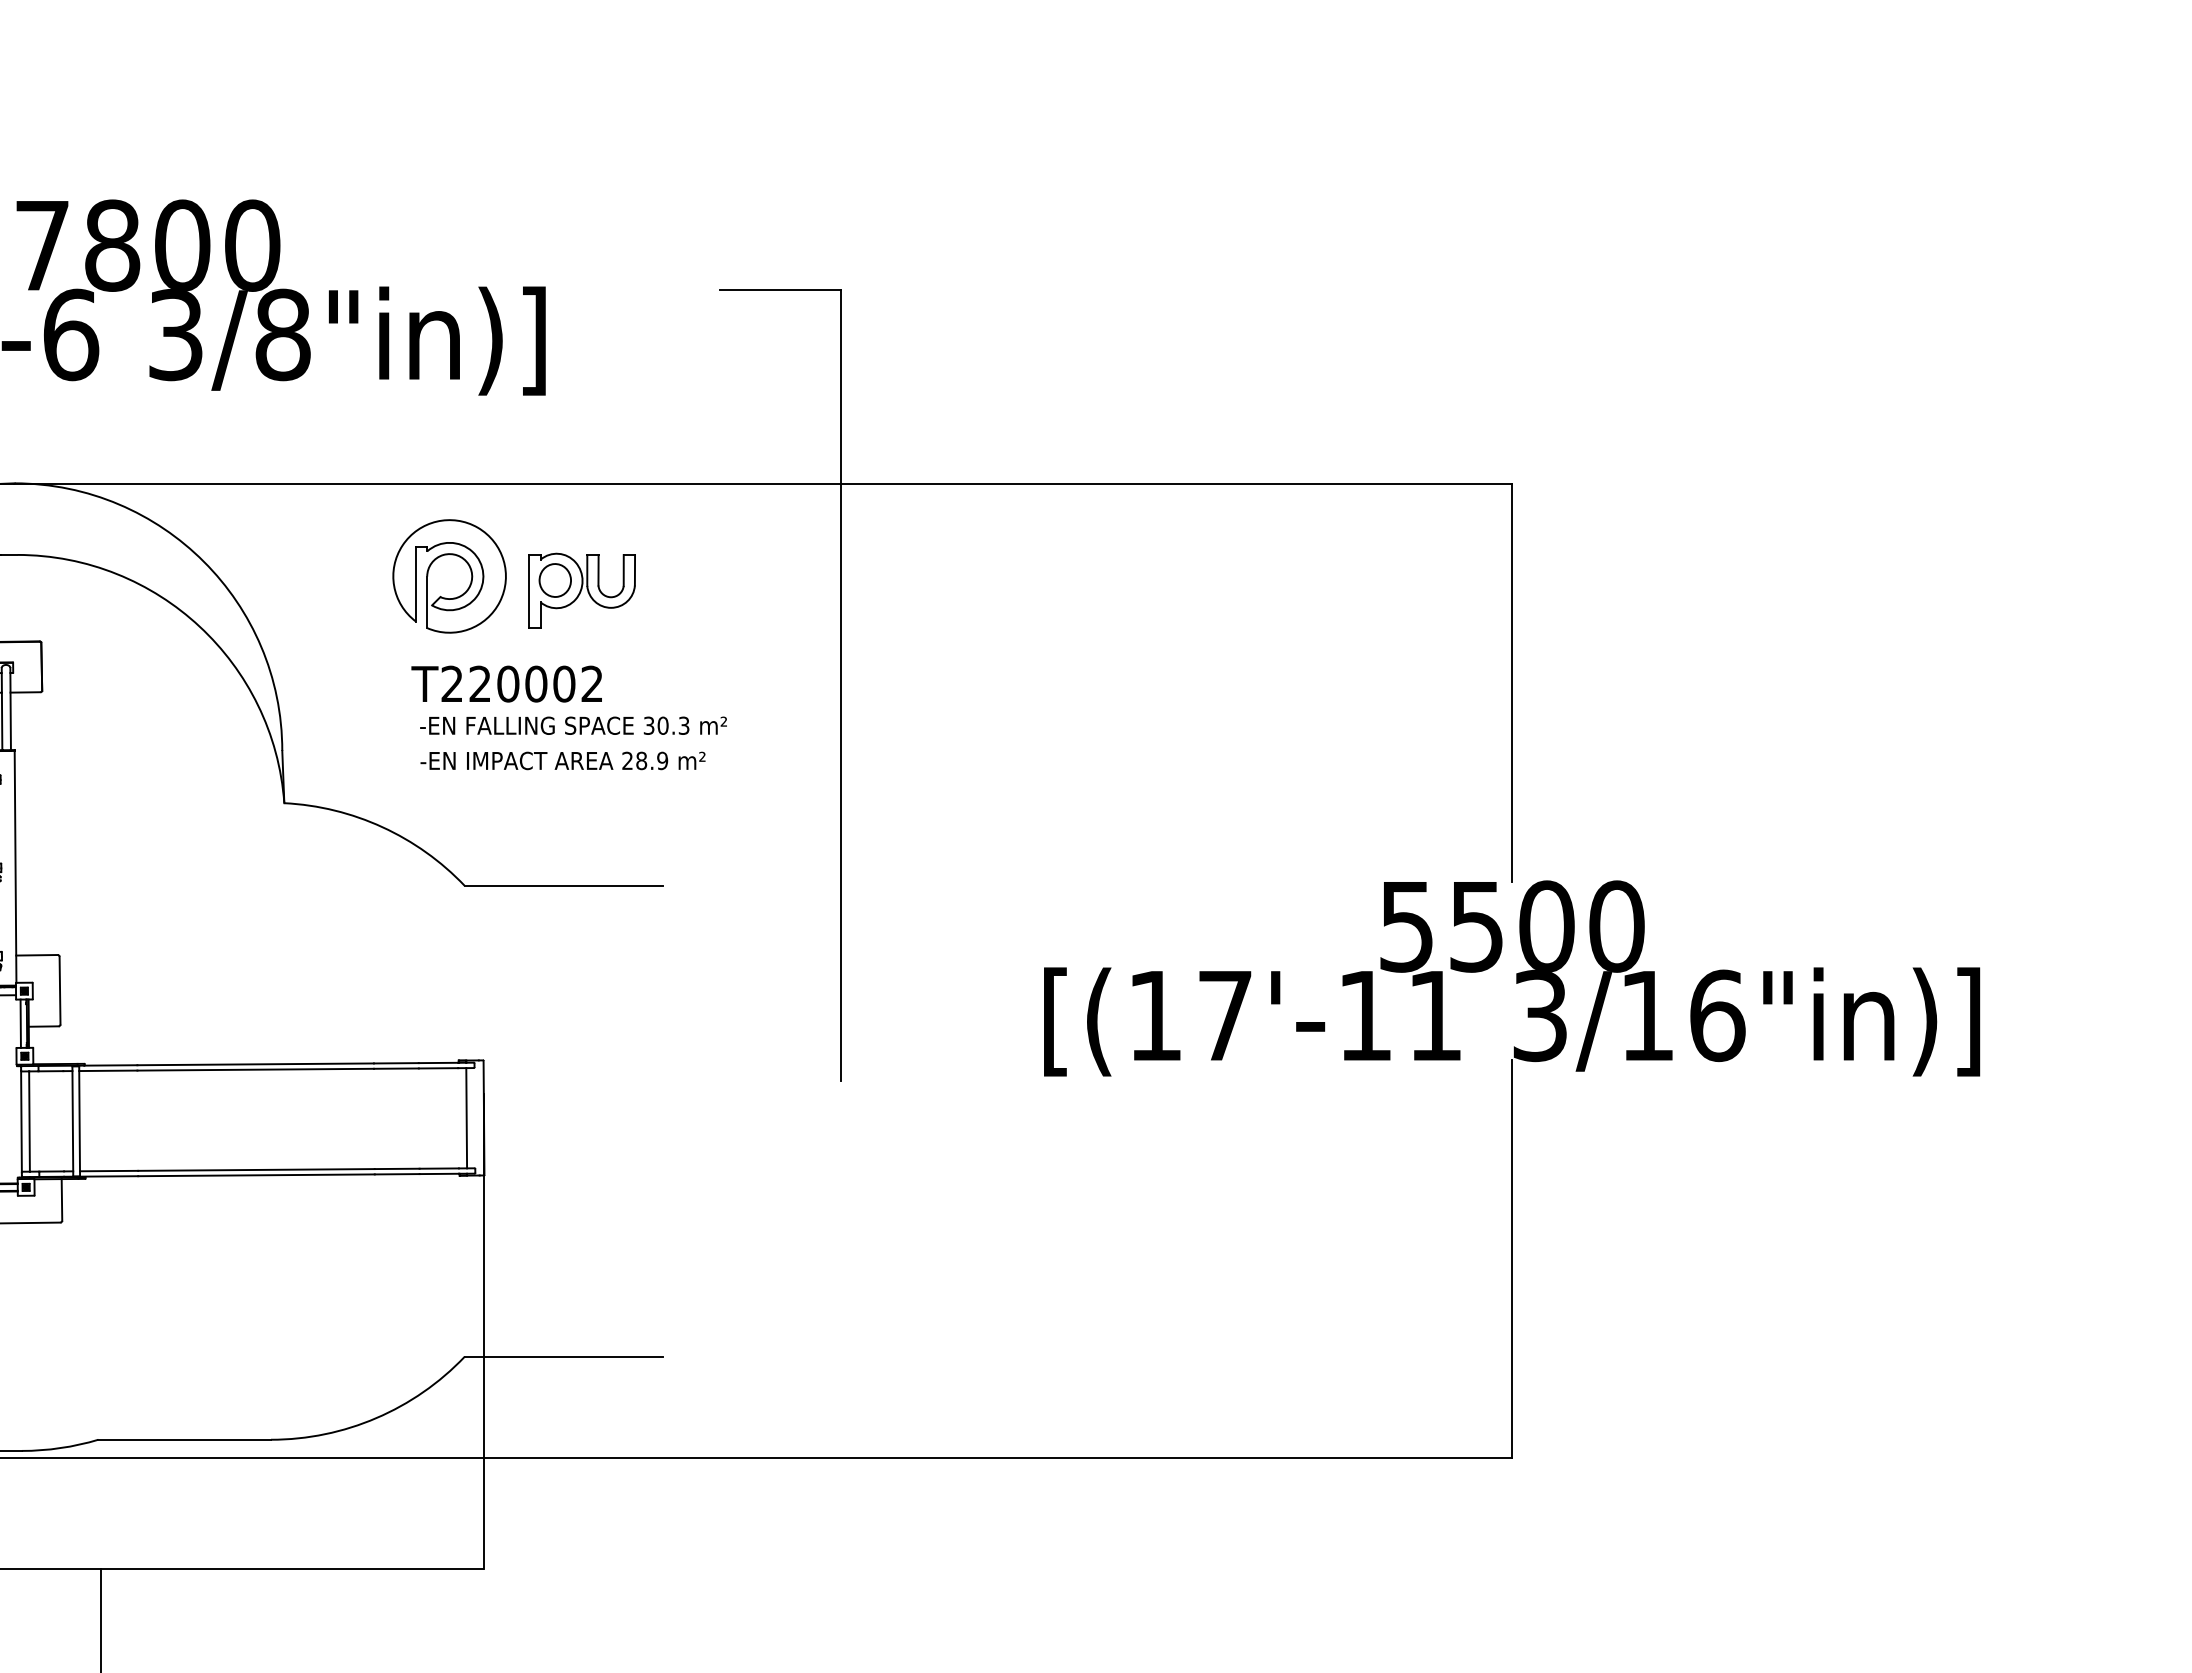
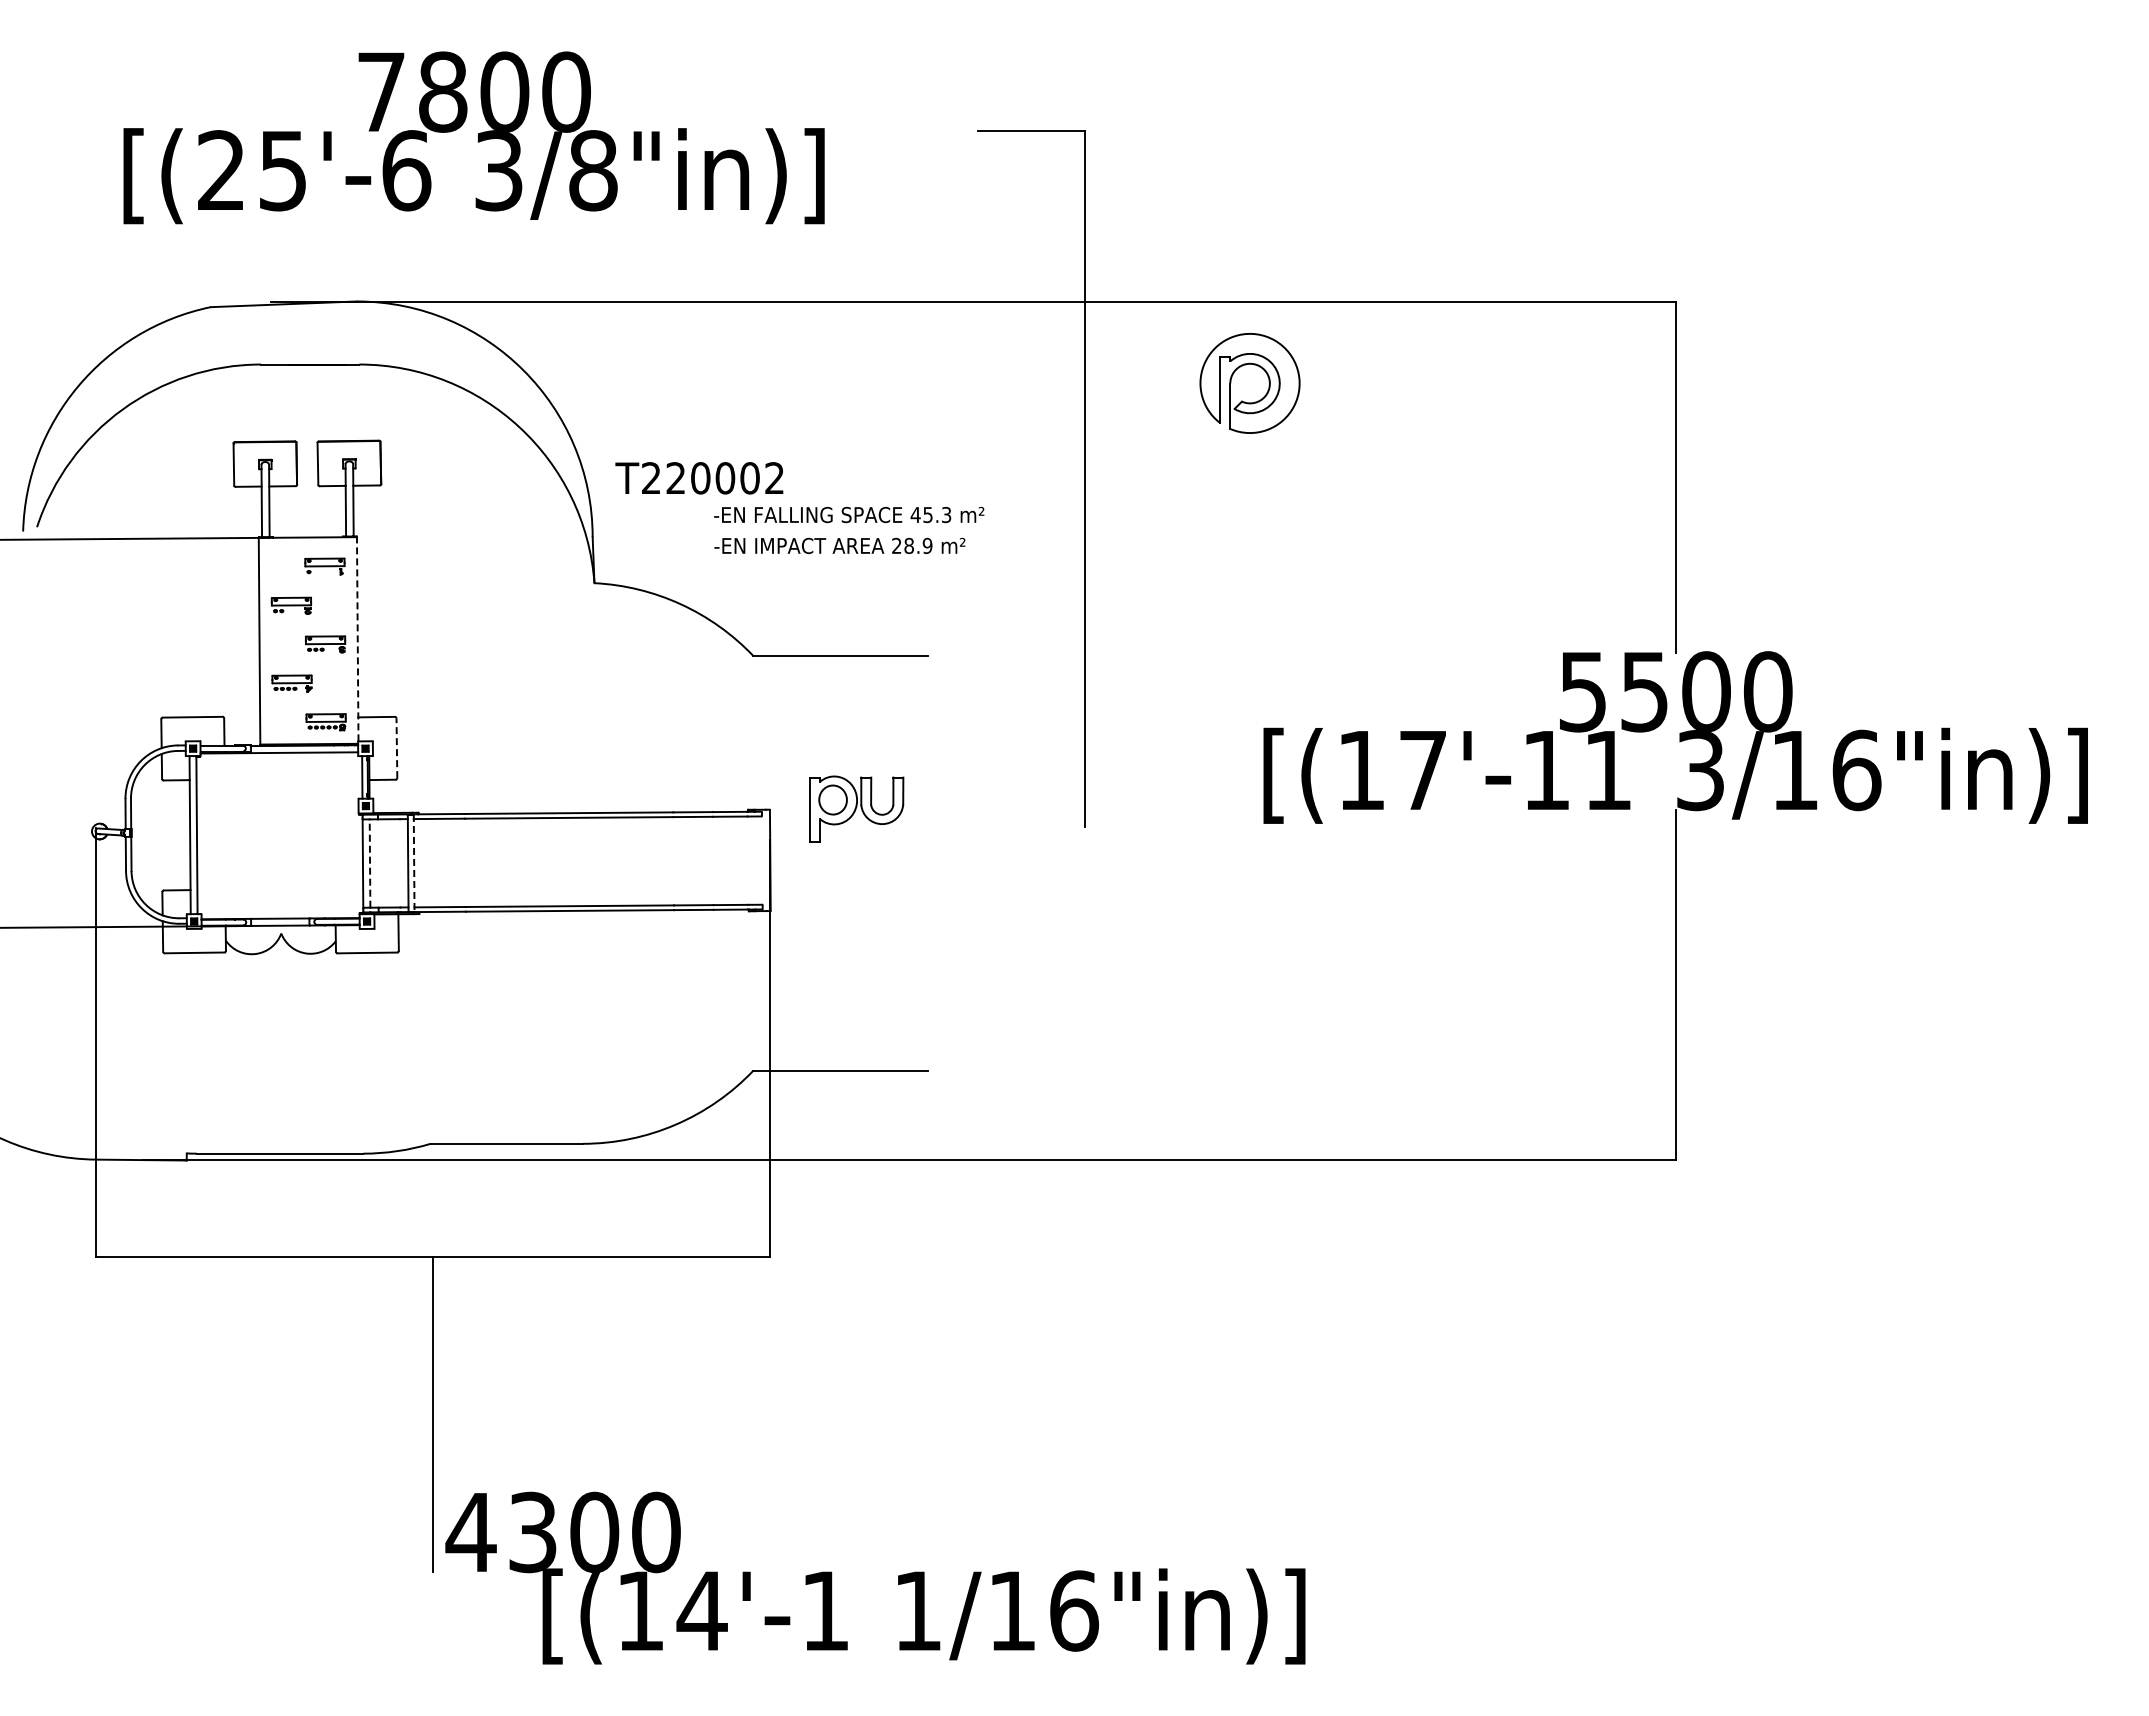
part: (449, 576) -> (1249, 383), moved
part: (581, 590) -> (856, 808), moved
text: (506, 684) -> (699, 478), moved
text: (655, 725) -> (921, 514), 30.3 -> 45.3
line: (15, 866) -> (357, 638), solid -> dashed
line: (59, 990) -> (396, 748), solid -> dashed
line: (466, 1118) -> (754, 860), removed
line: (30, 1121) -> (370, 863), solid -> dashed
line: (80, 1121) -> (414, 863), solid -> dashed

